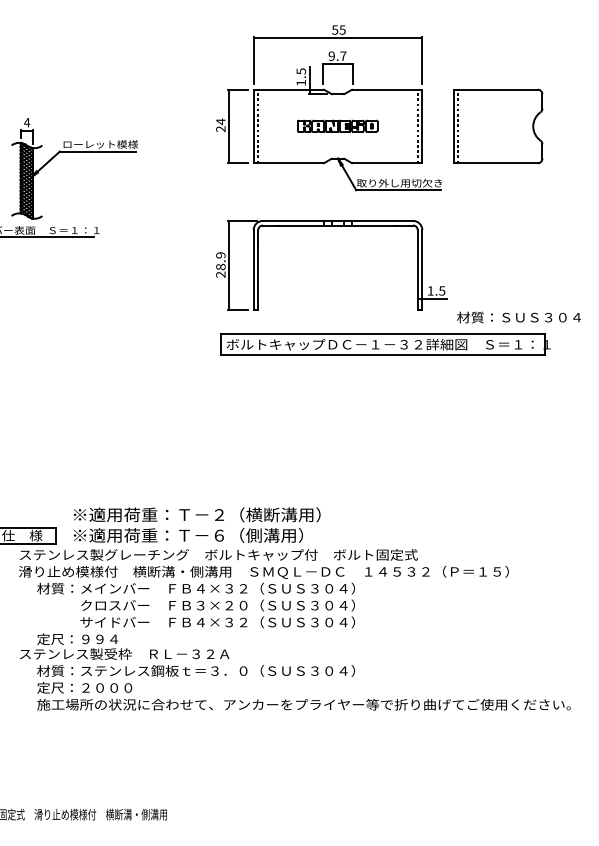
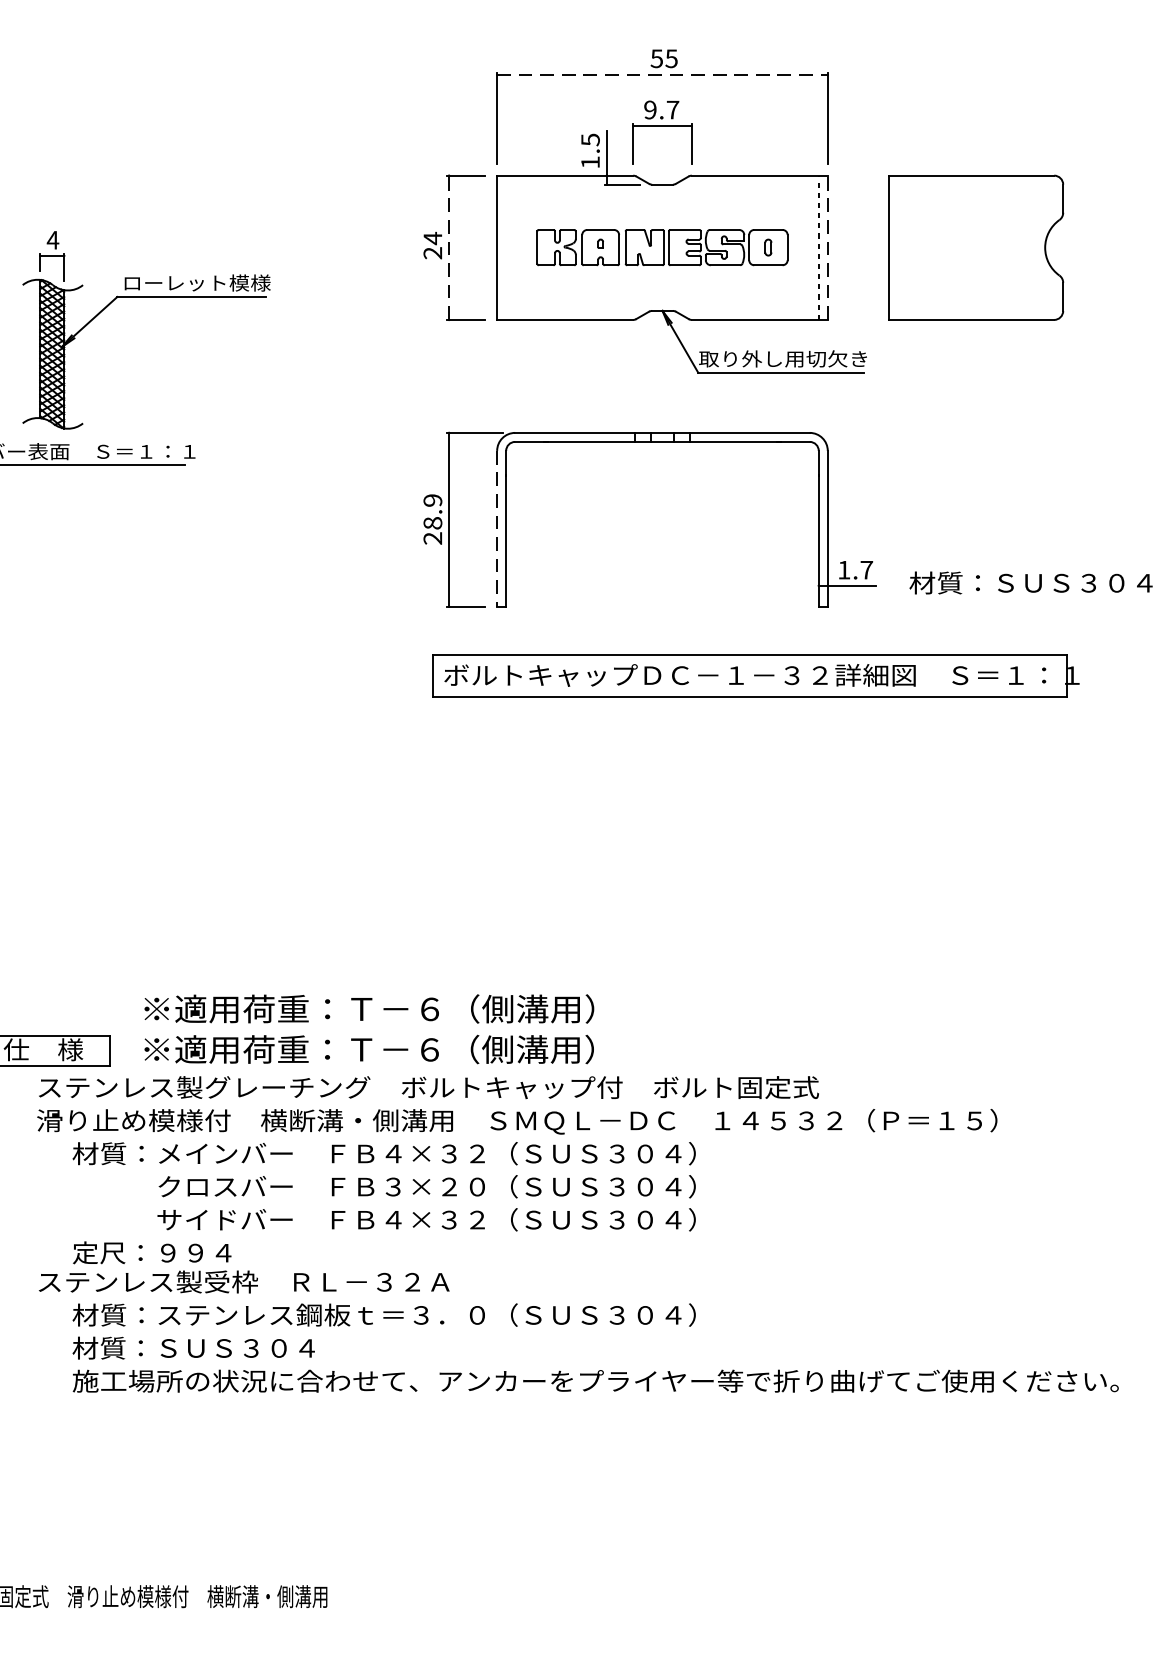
line: (338, 38) -> (663, 75), solid -> dashed
part: (337, 125) -> (661, 245), size x1.6
line: (229, 126) -> (449, 247), solid -> dashed
line: (258, 126) -> (506, 247), removed
line: (422, 126) -> (828, 247), solid -> dashed
line: (458, 126) -> (898, 247), removed
line: (253, 269) -> (496, 528), solid -> dashed
text: (442, 290) -> (867, 569), 1.5 -> 1.7
text: (518, 317) -> (1029, 583), moved
text: (267, 514) -> (524, 1008), ※適用荷重：Ｔ－２（横断溝用） -> ※適用荷重：Ｔ－６（側溝用）
text: (98, 687) -> (193, 1347), 定尺：２０００ -> 材質：ＳＵＳ３０４

